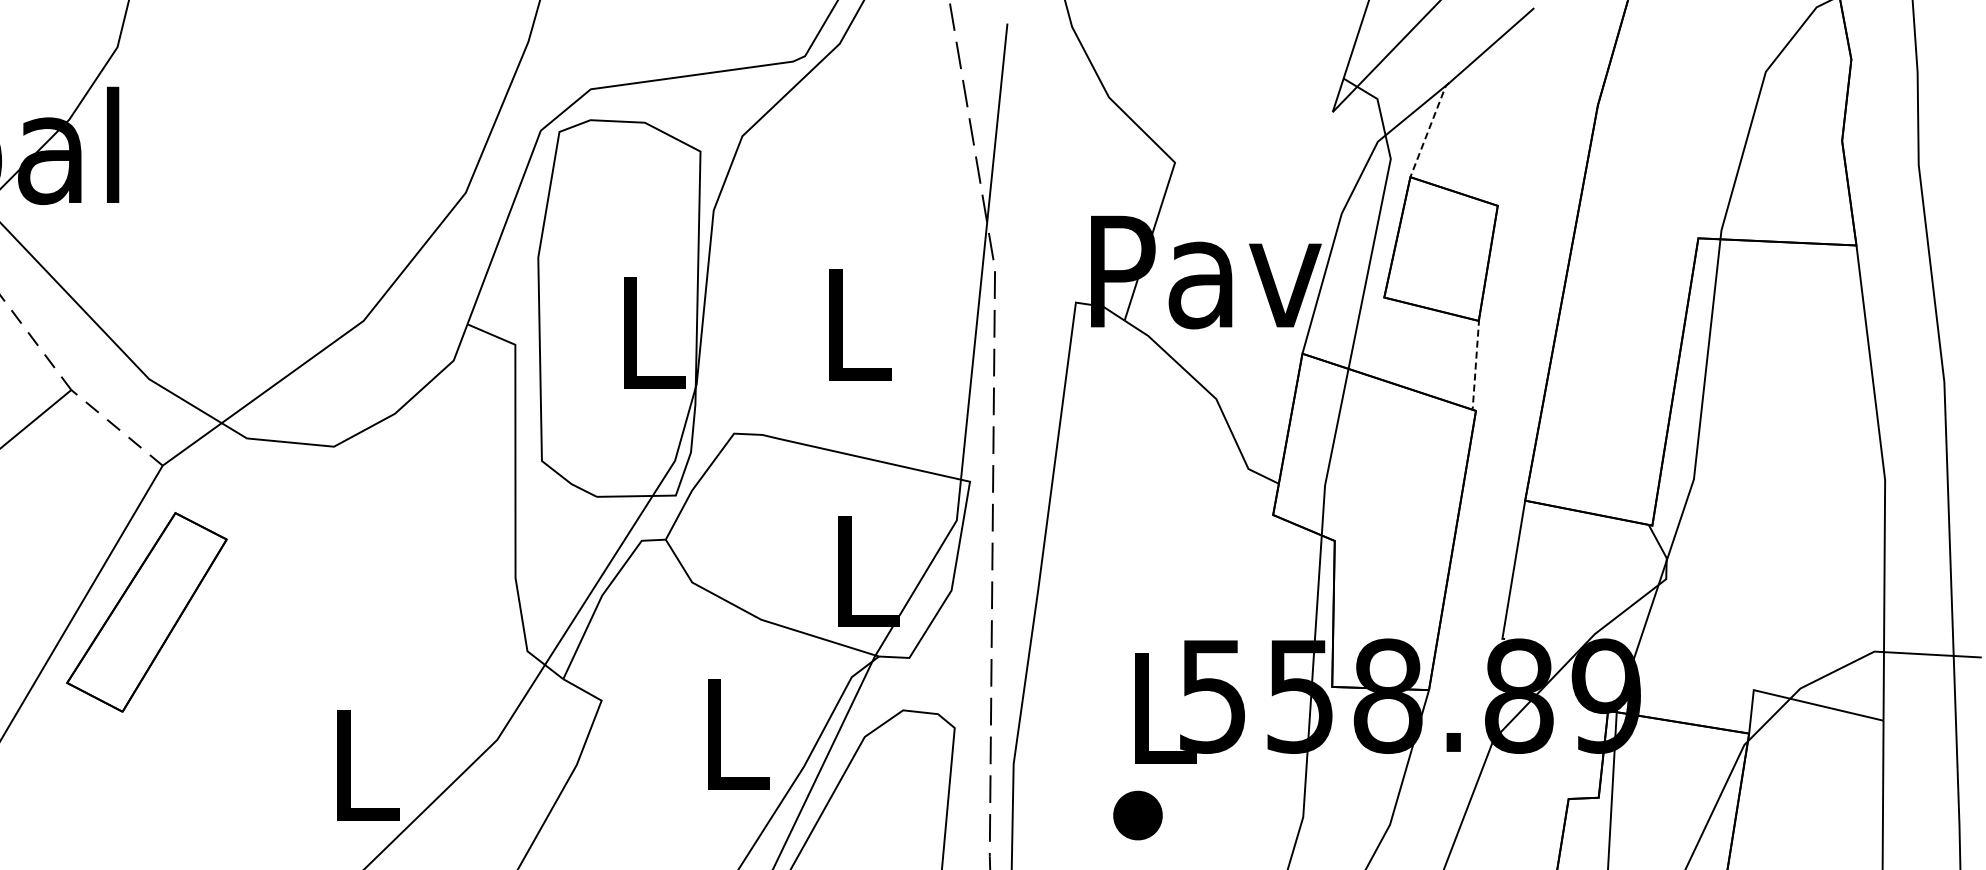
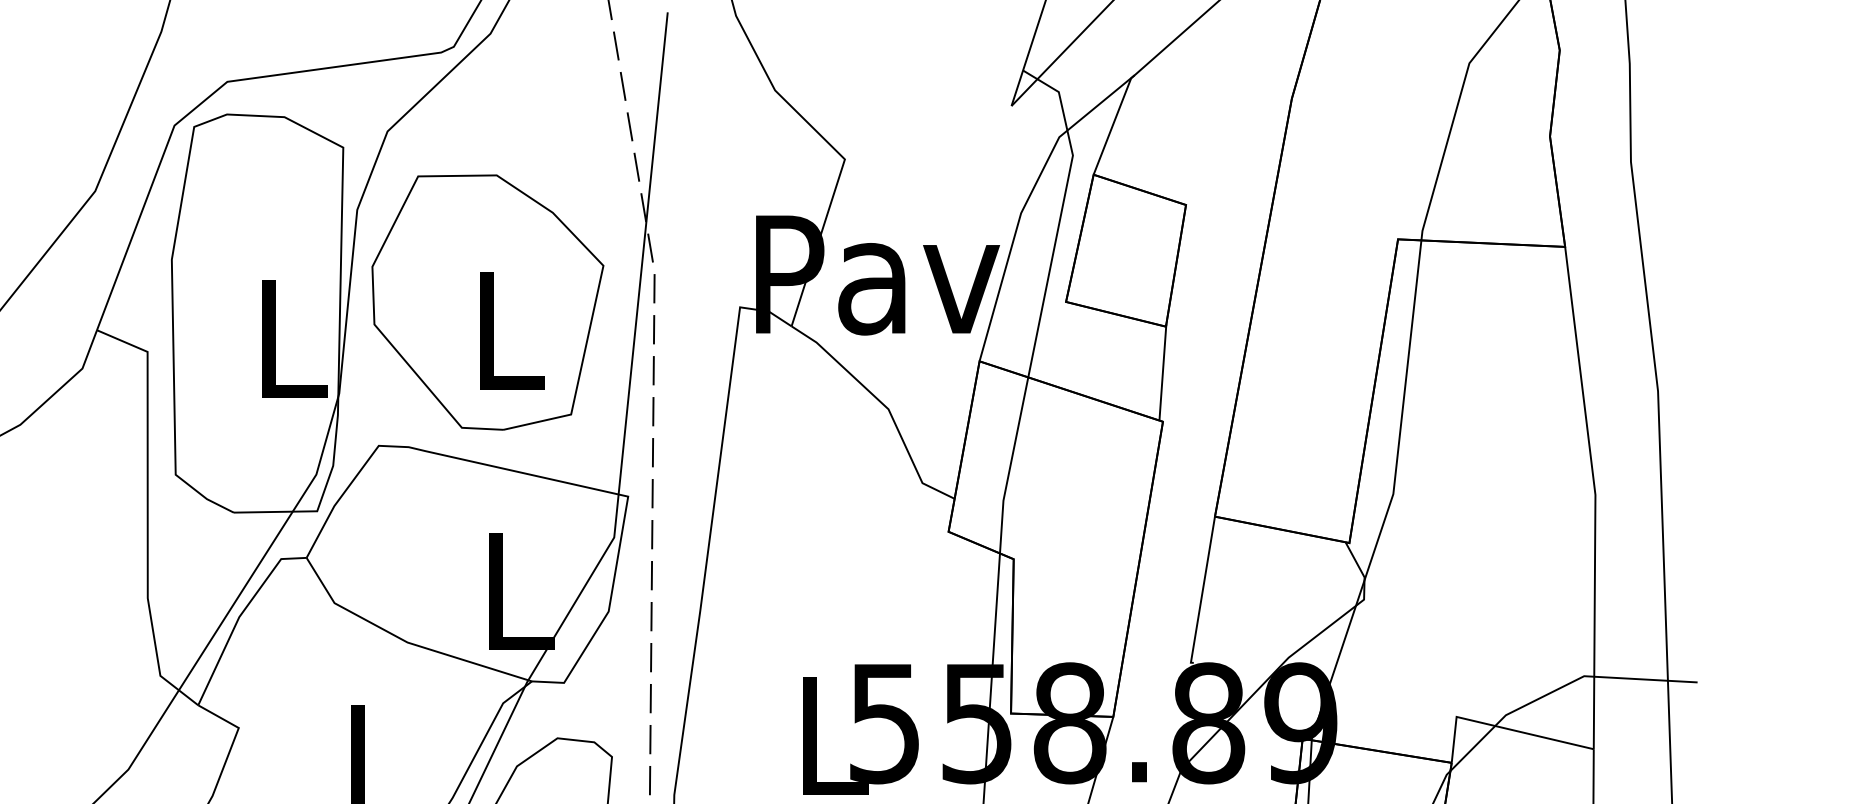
line: (1429, 128) -> (1113, 123), dashed -> solid
part: (837, 297) -> (488, 301), added
line: (1475, 364) -> (1162, 372), dashed -> solid

